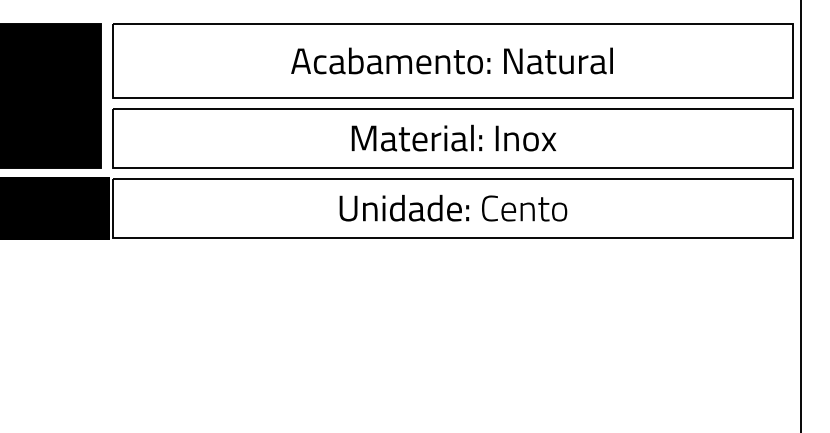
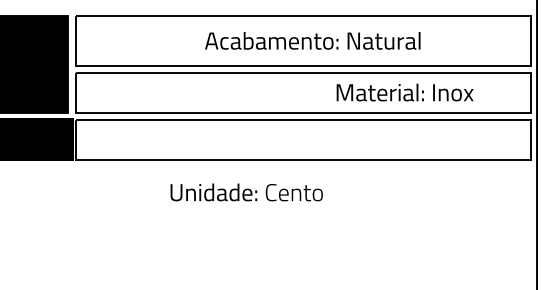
text: (451, 60) -> (312, 40), moved
text: (453, 138) -> (404, 92), moved
text: (453, 208) -> (246, 192), moved

